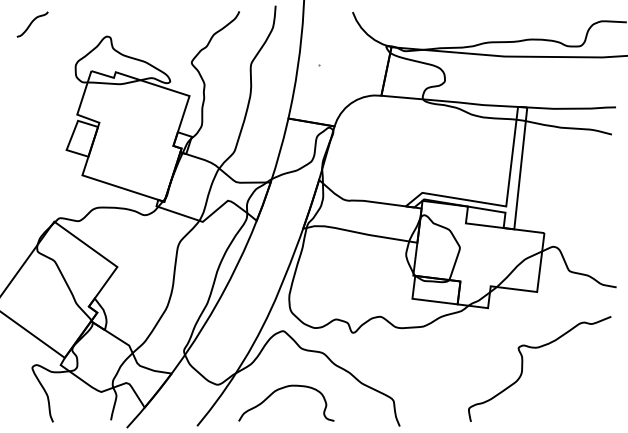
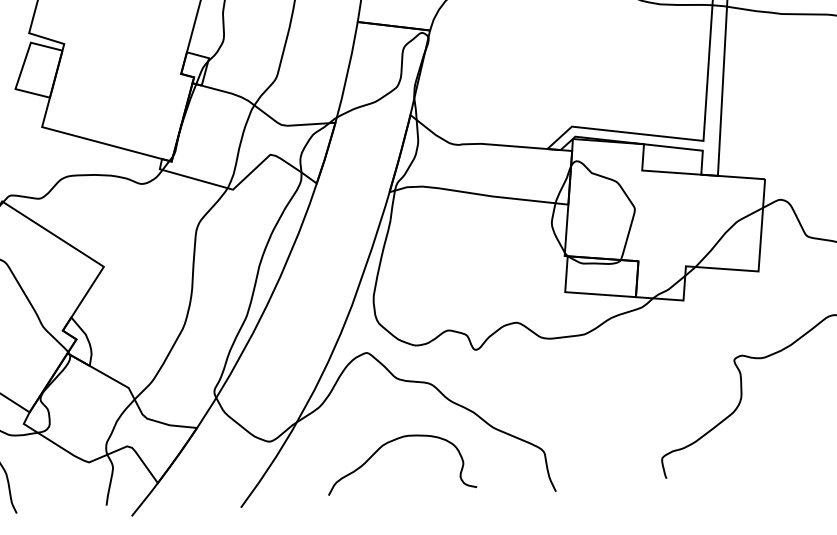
curve: (281, 389) -> (392, 442), moved

